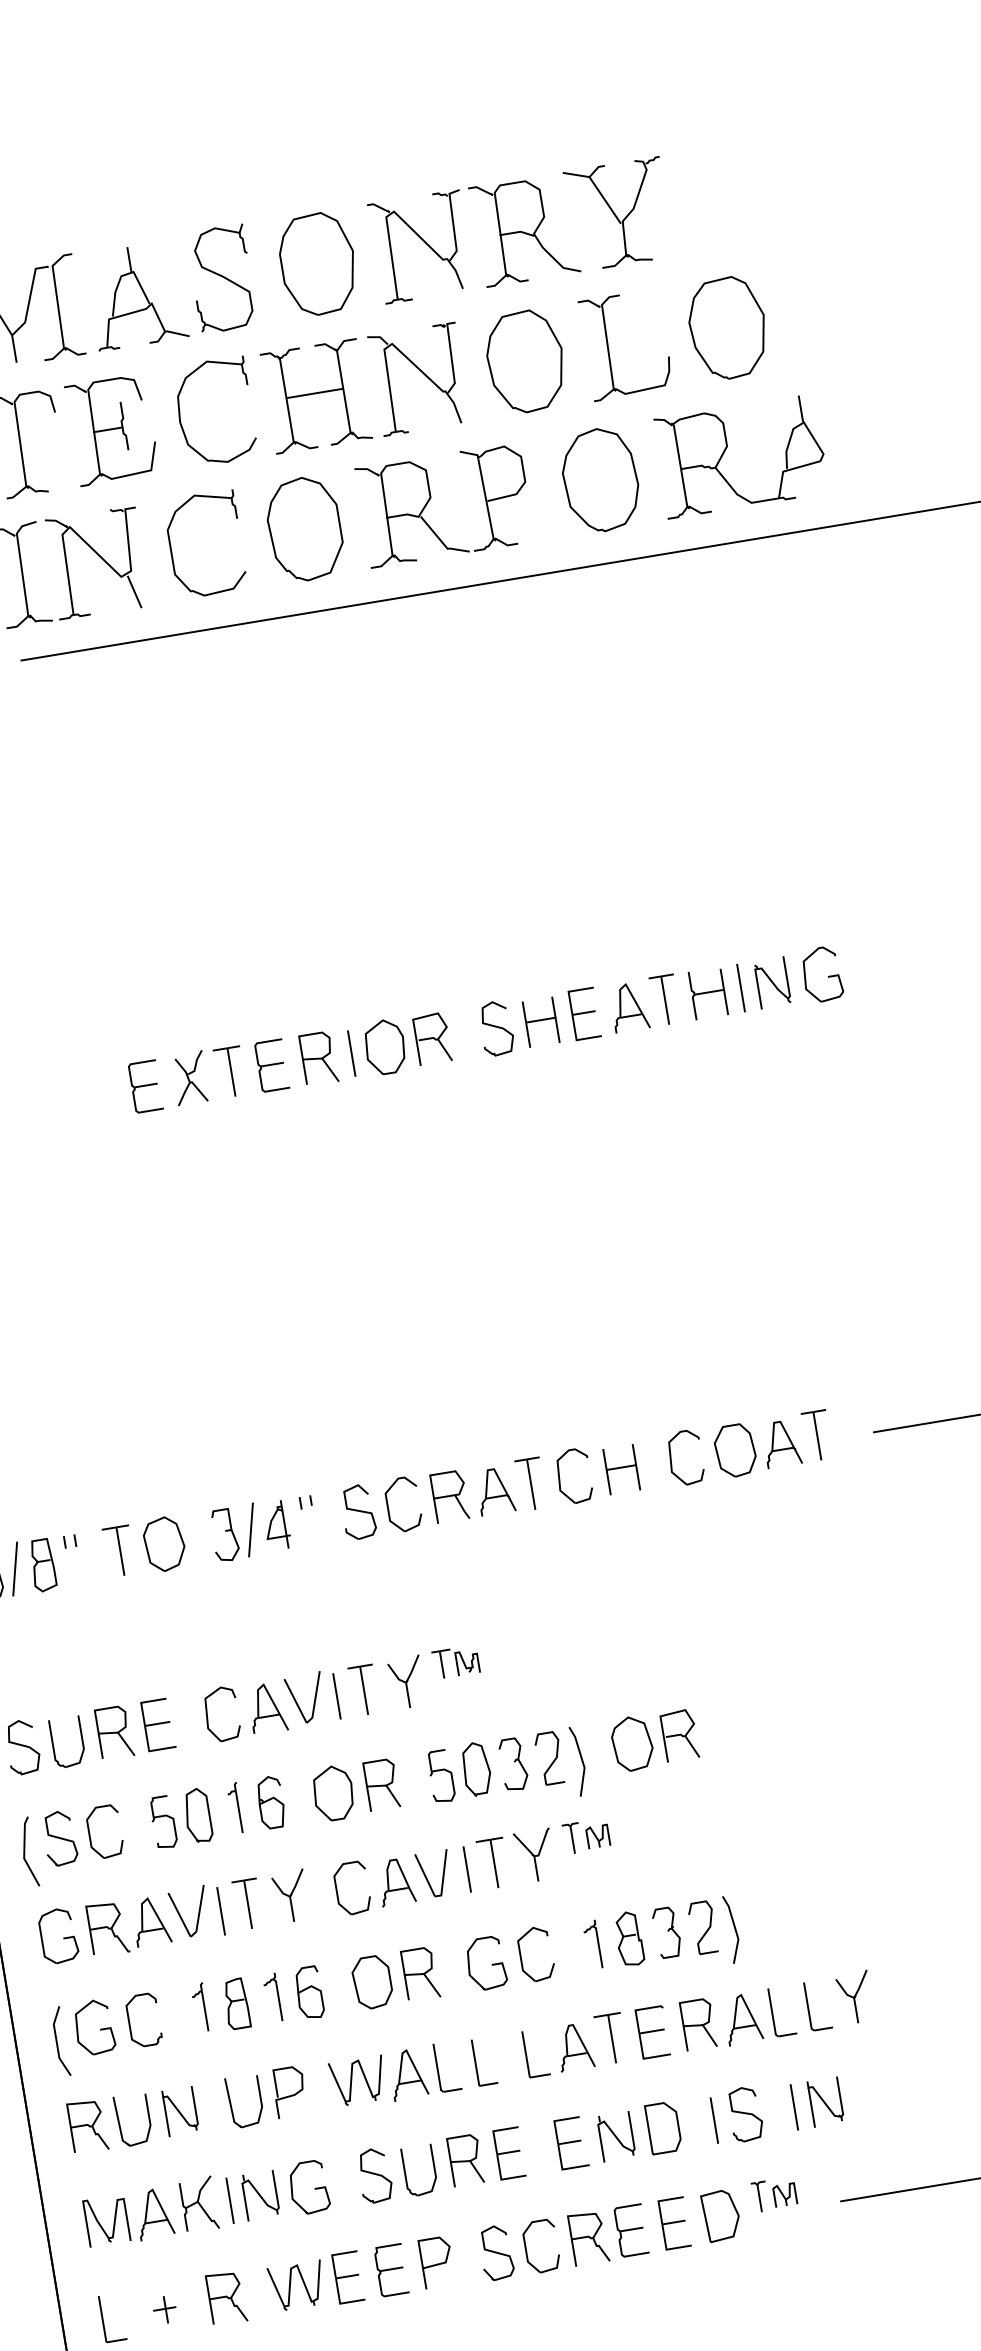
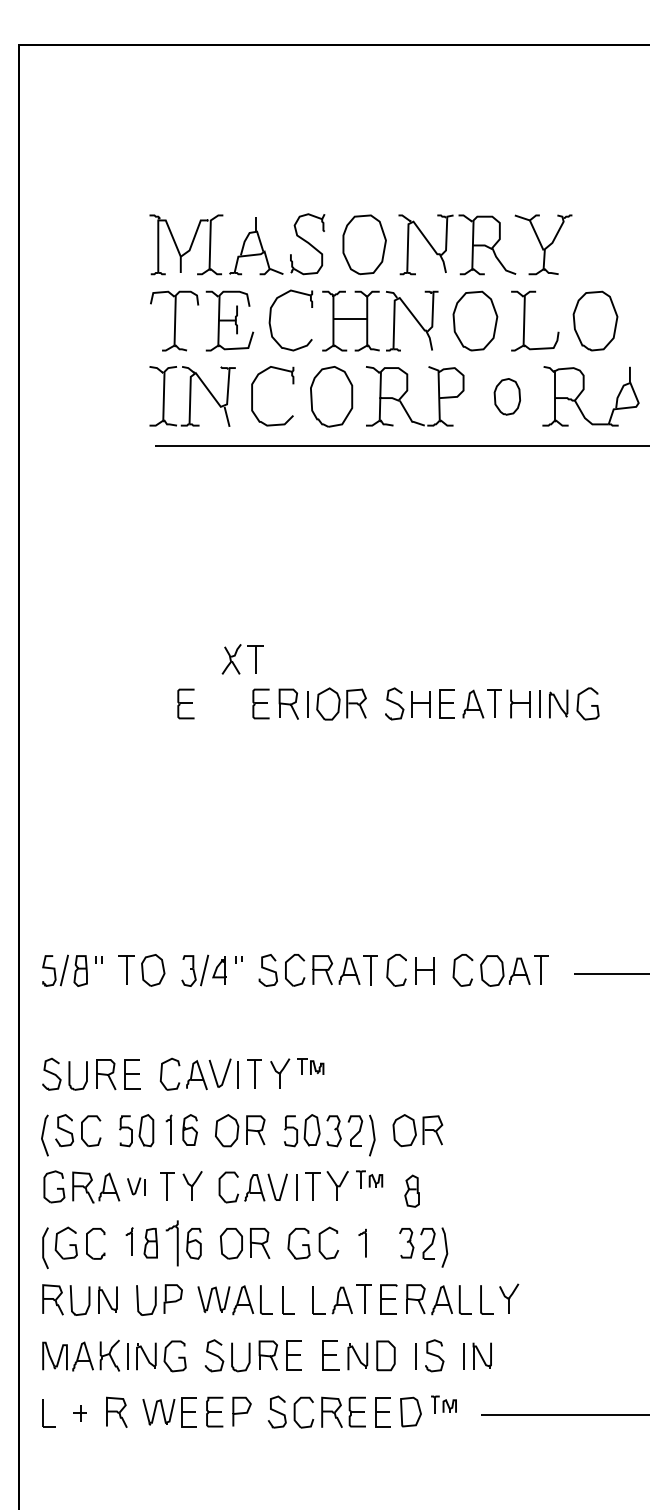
part: (600, 479) -> (507, 396), size x0.6
part: (195, 1072) -> (235, 656), moved
part: (196, 1912) -> (136, 1186), size x0.6
curve: (627, 1937) -> (411, 1190), moved
part: (272, 1996) -> (172, 1242), size x1.6

